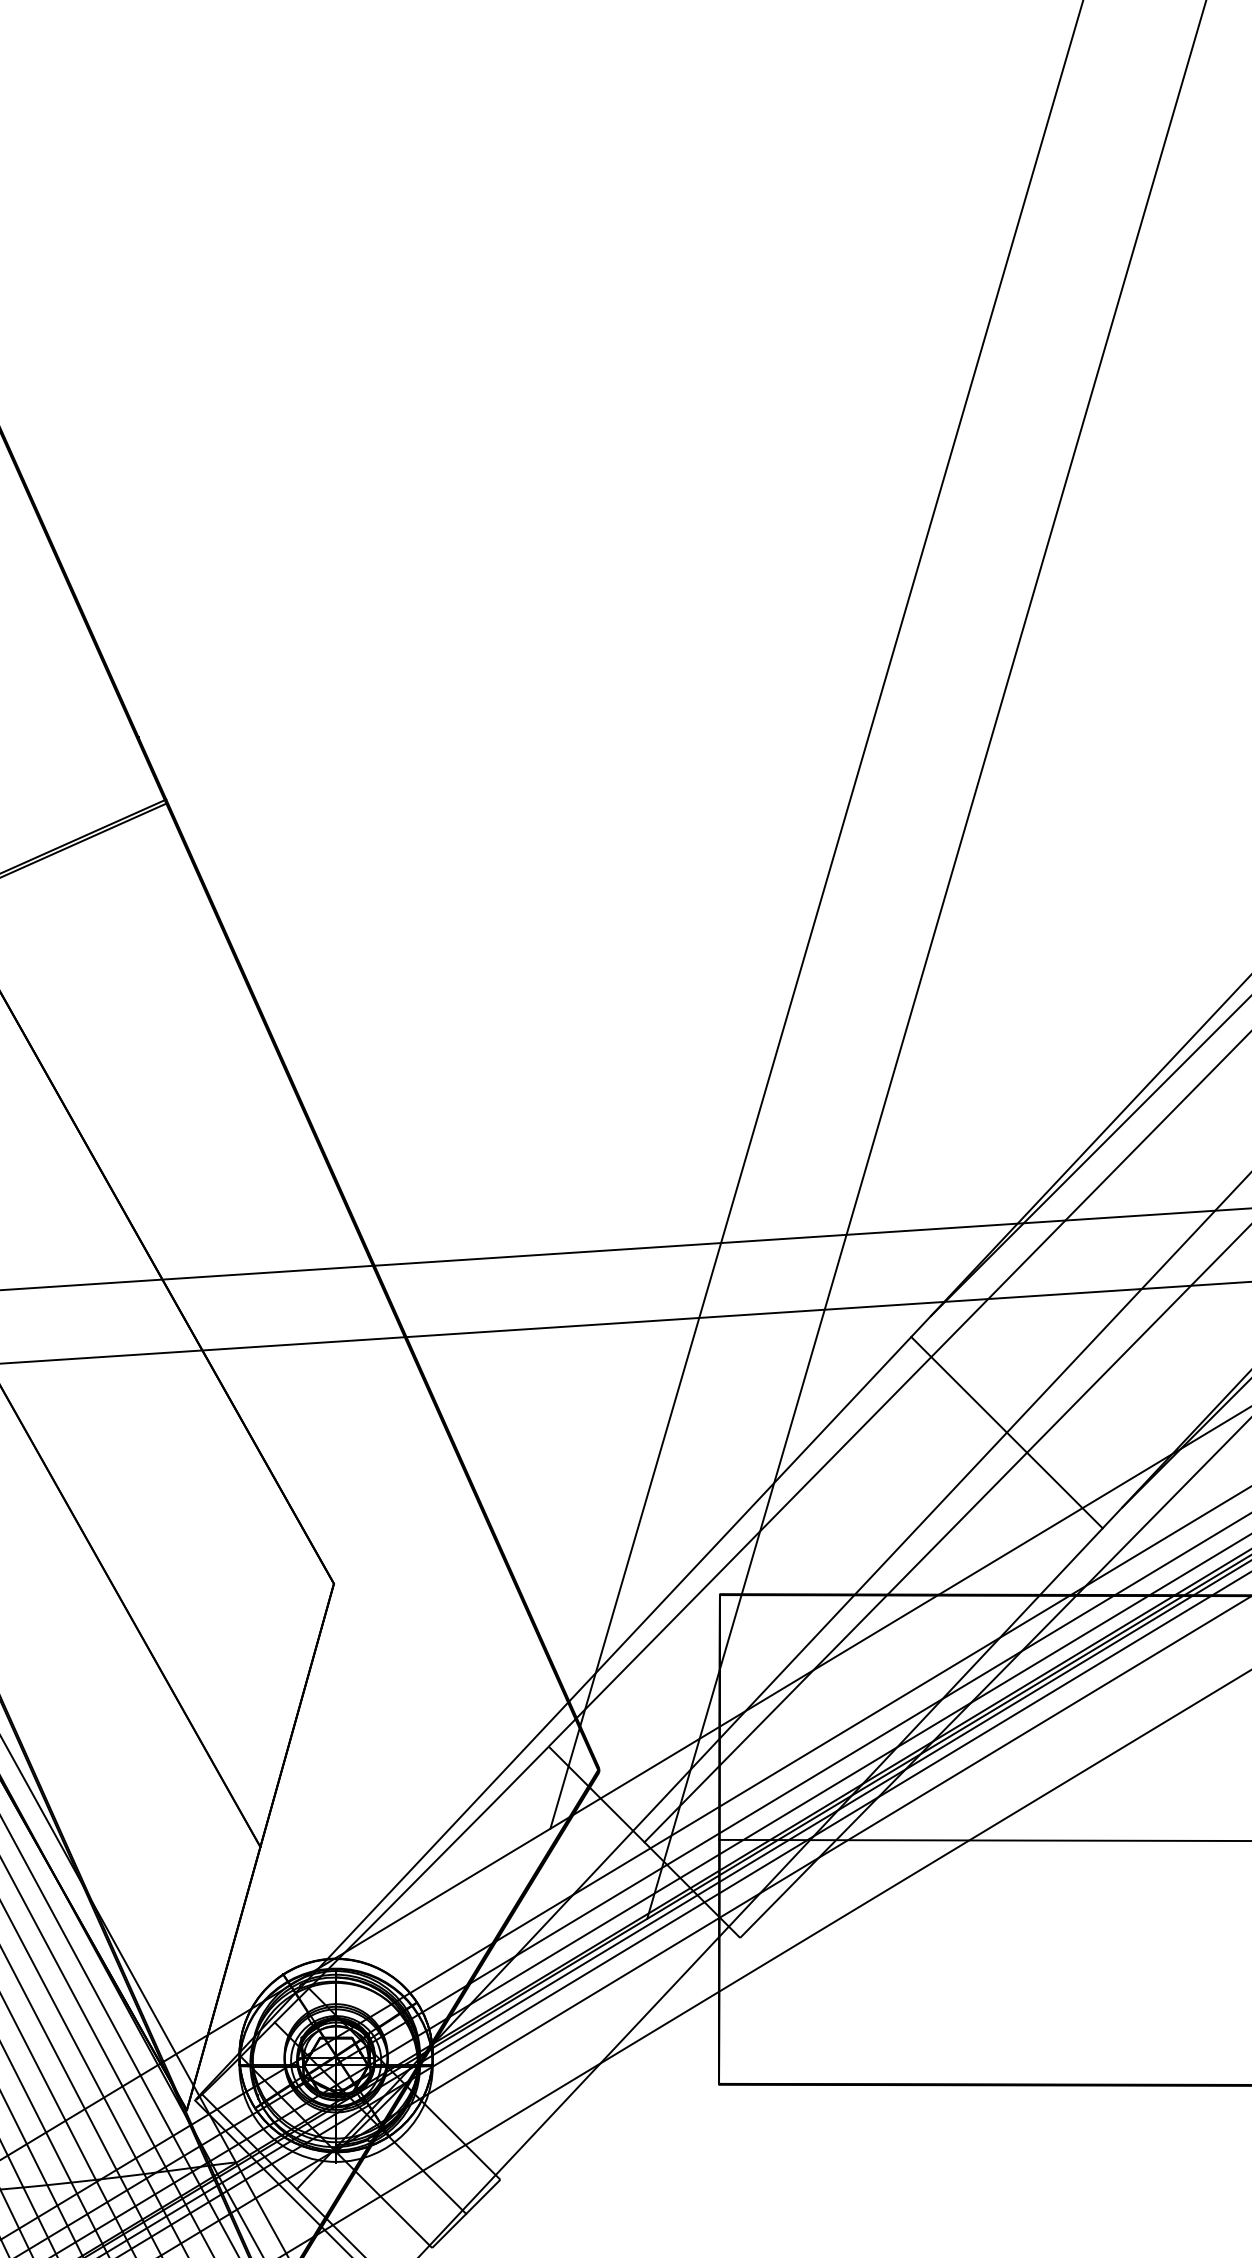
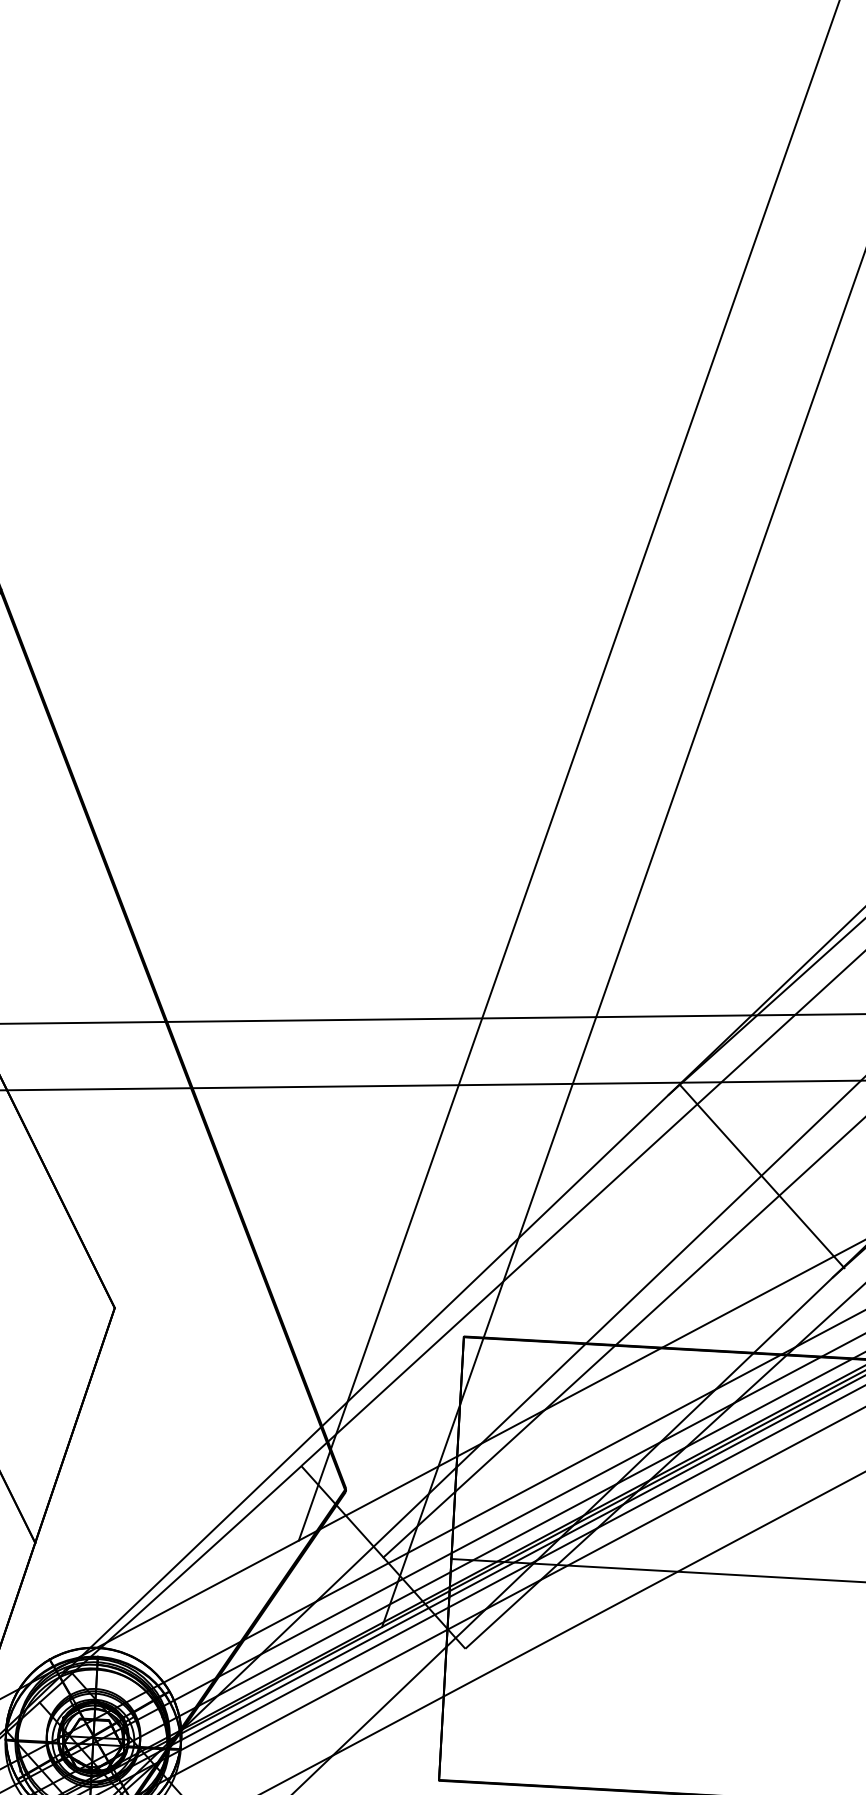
line: (1006, 1432) -> (762, 1176), moved

